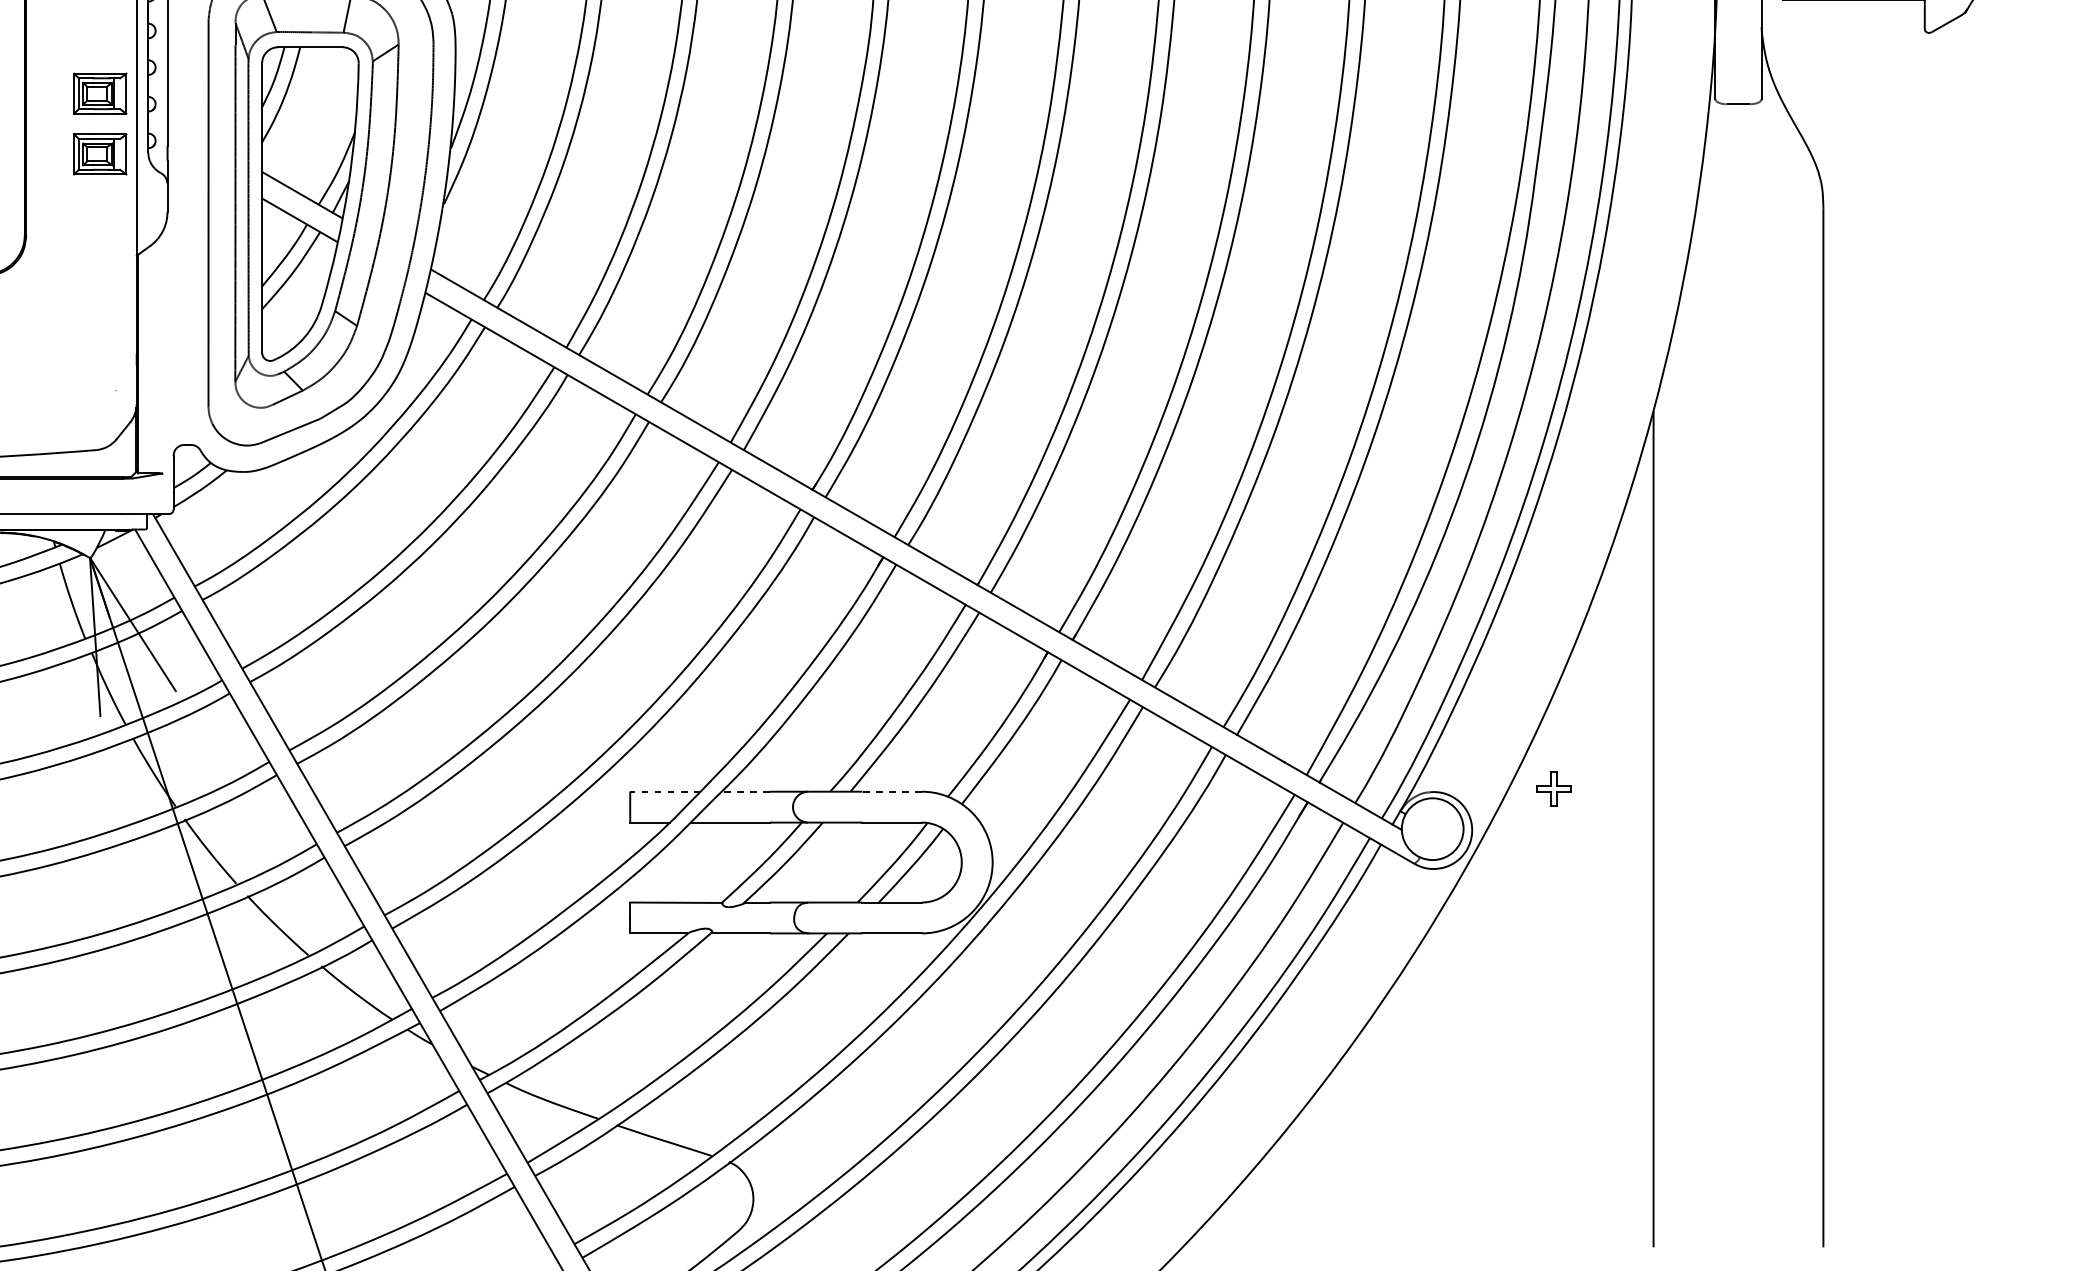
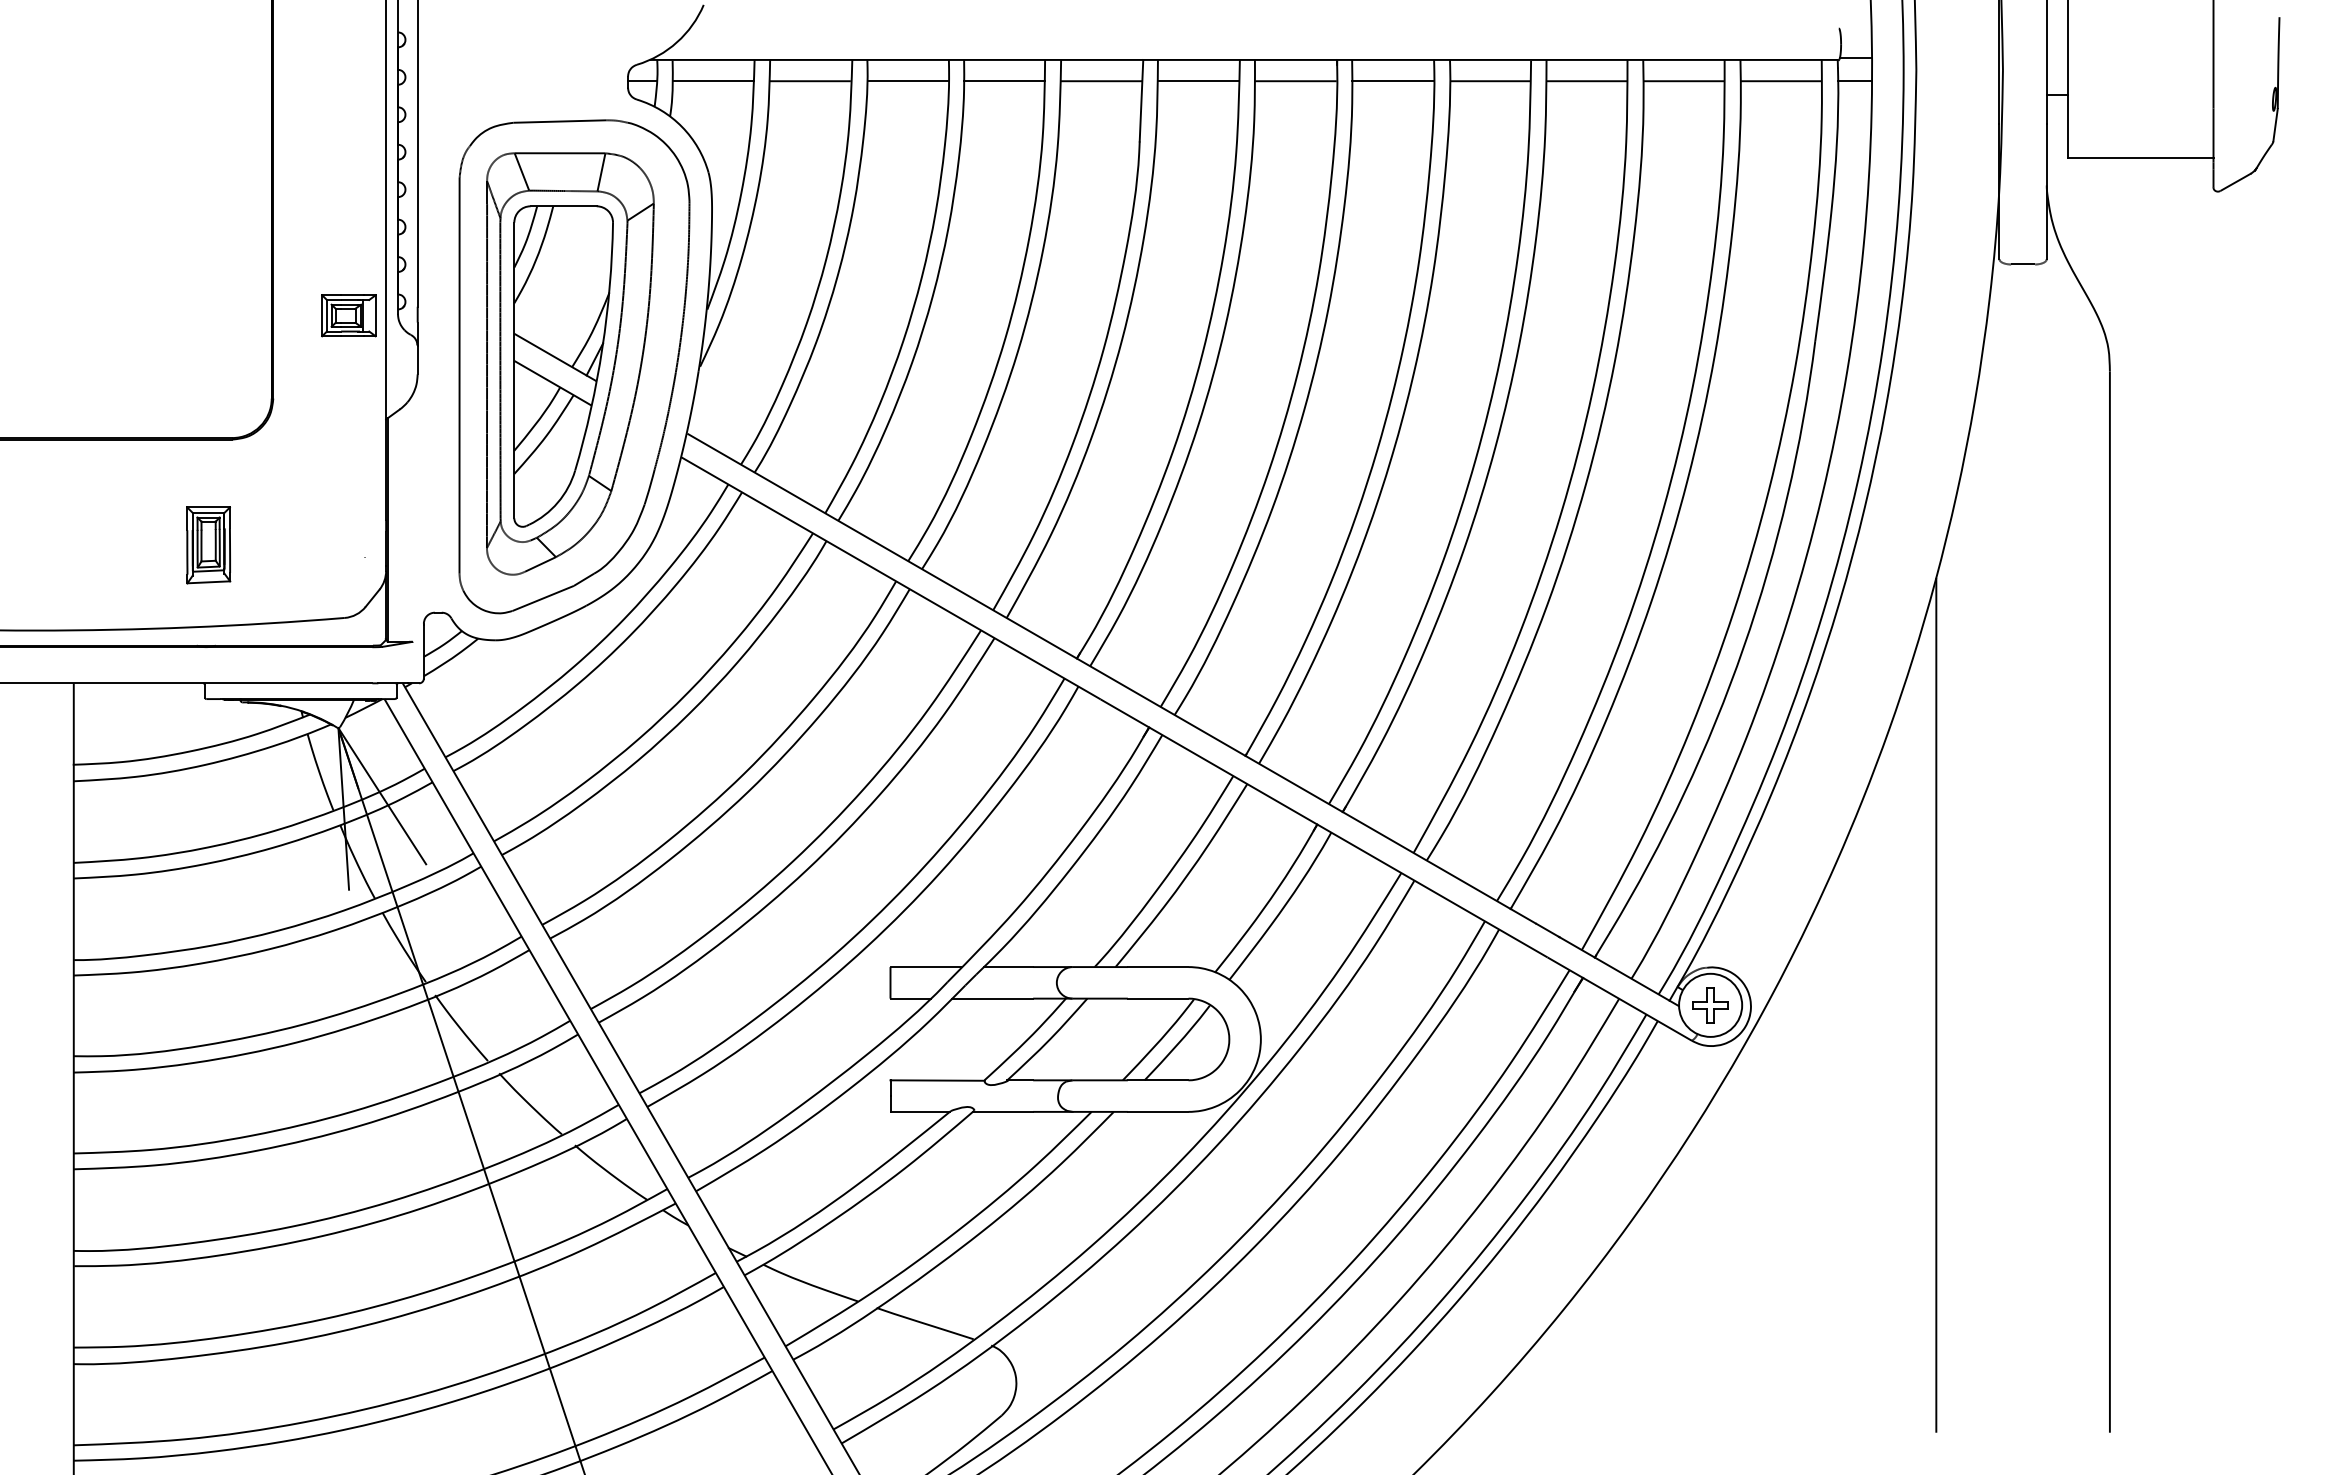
part: (99, 93) -> (348, 253), removed
part: (1553, 789) -> (1710, 1005), moved
line: (665, 792) -> (926, 967), dashed -> solid
line: (745, 792) -> (1008, 967), dashed -> solid
line: (891, 792) -> (1157, 967), dashed -> solid

